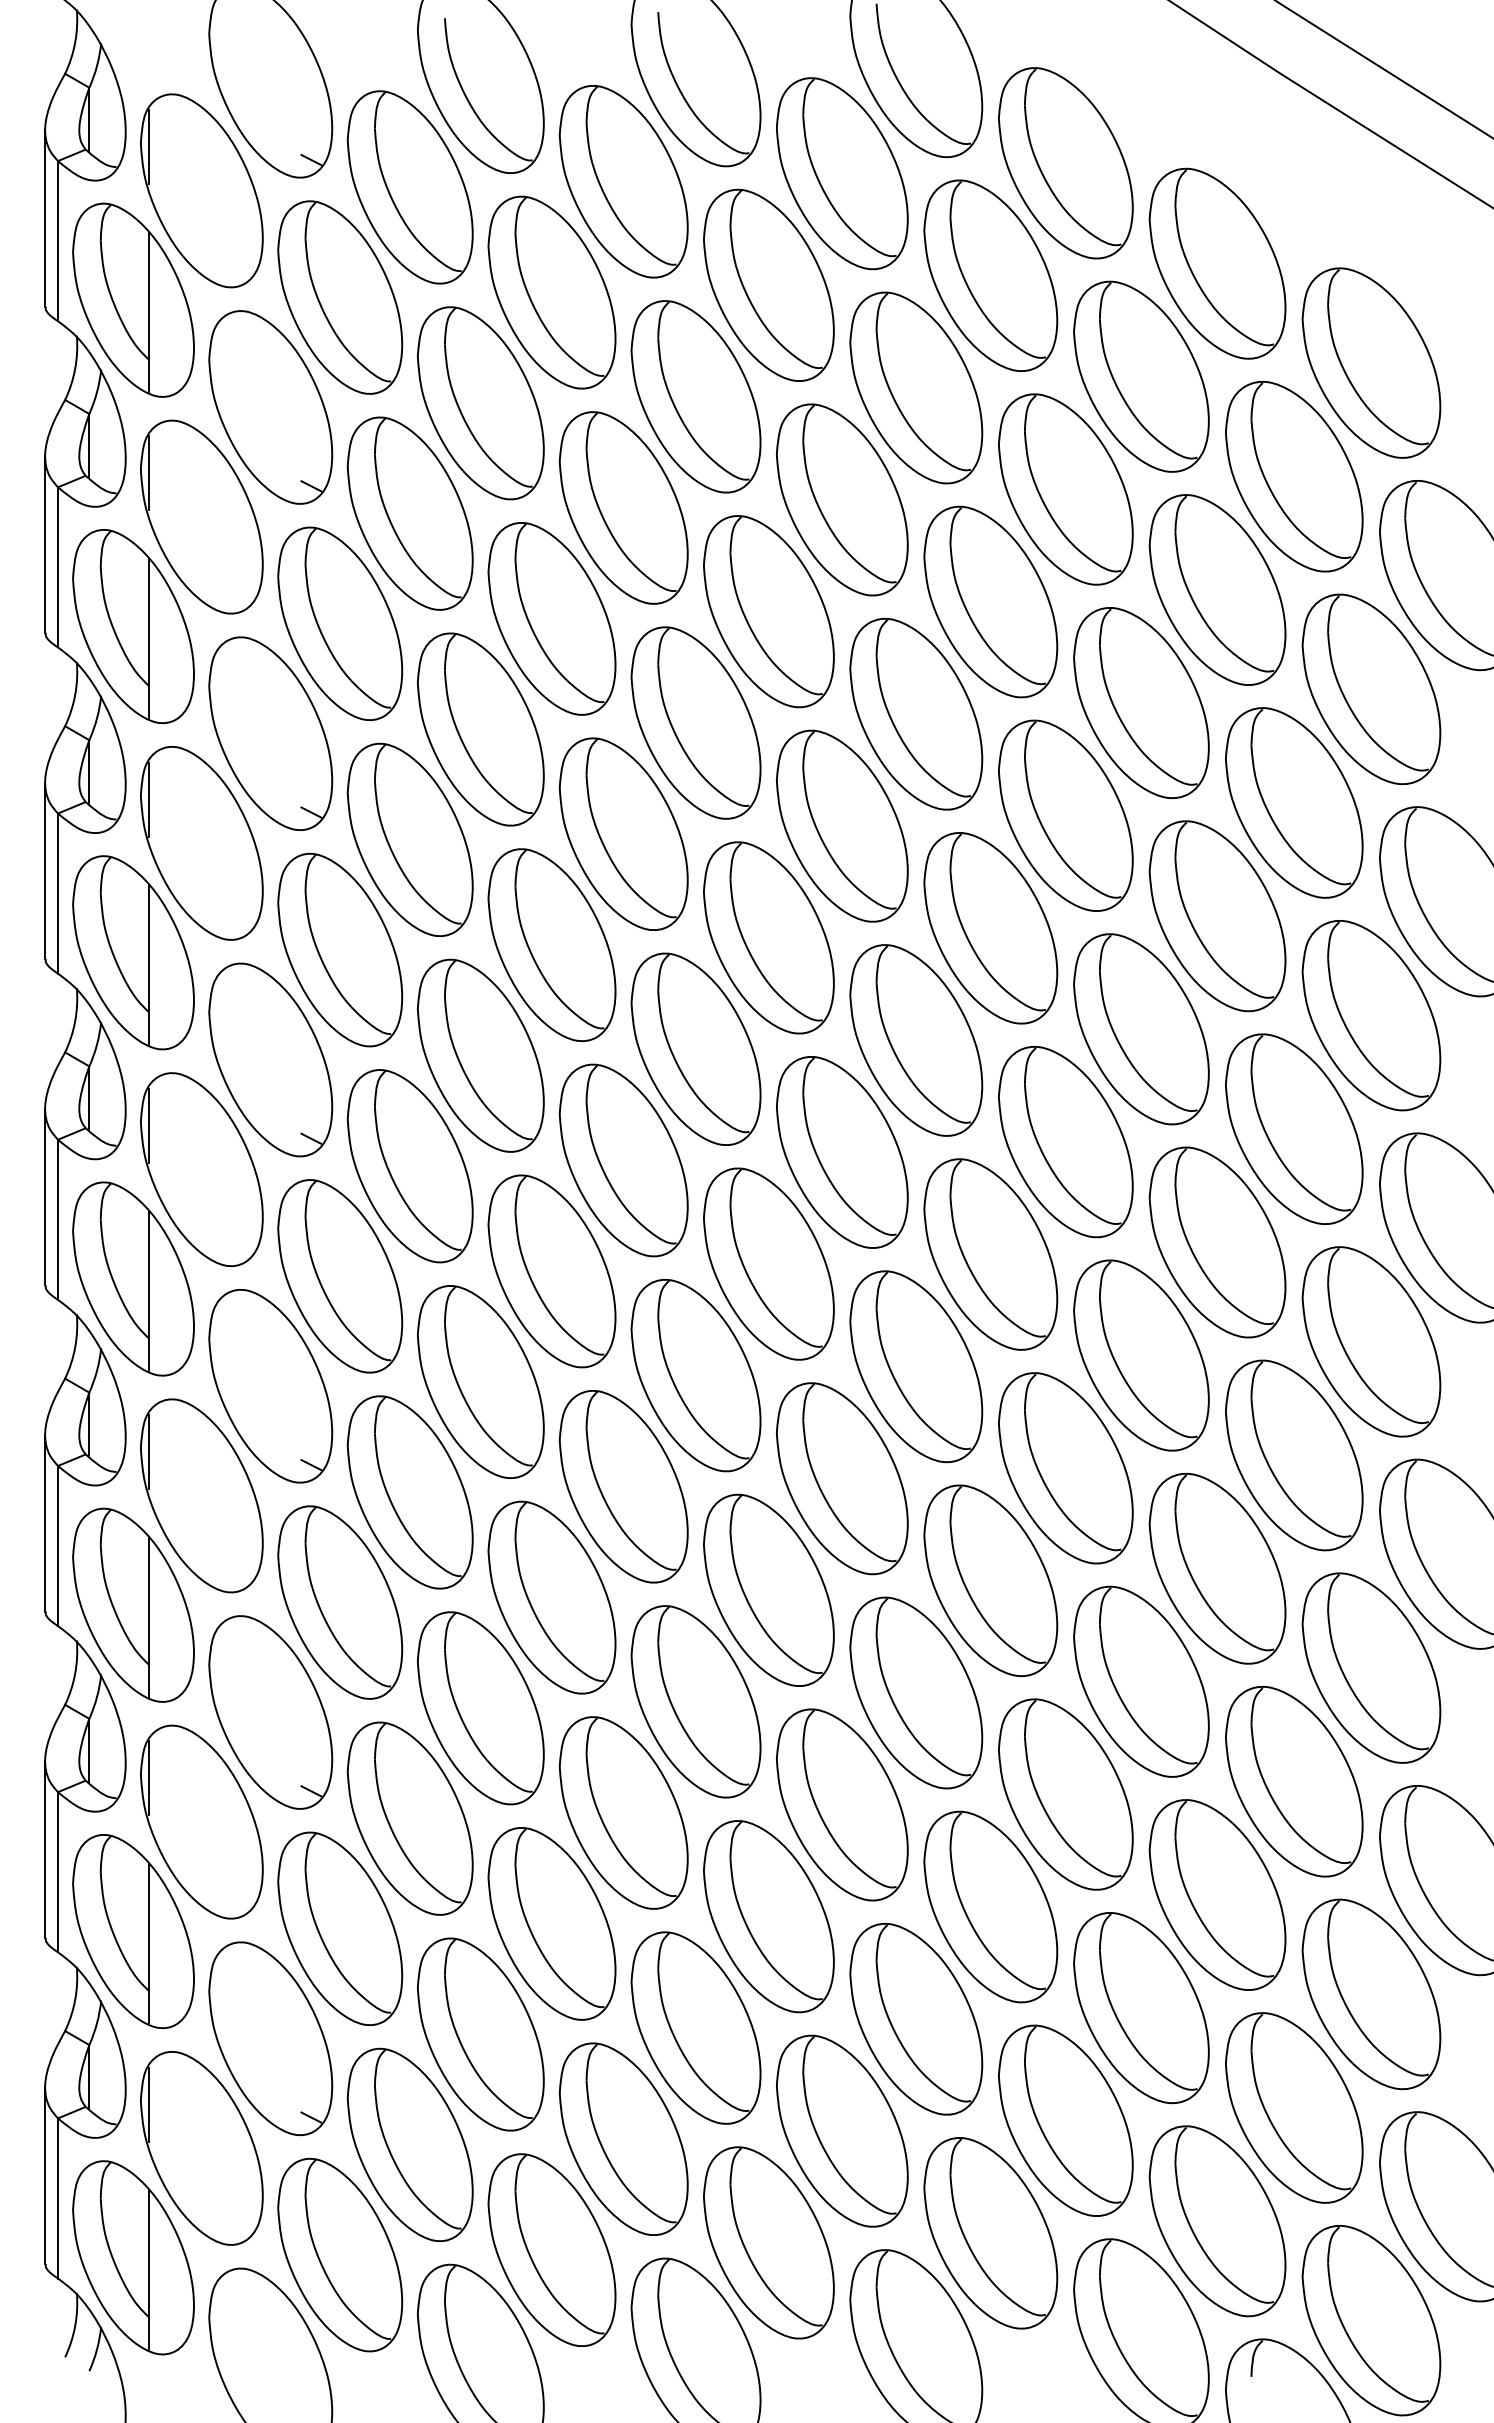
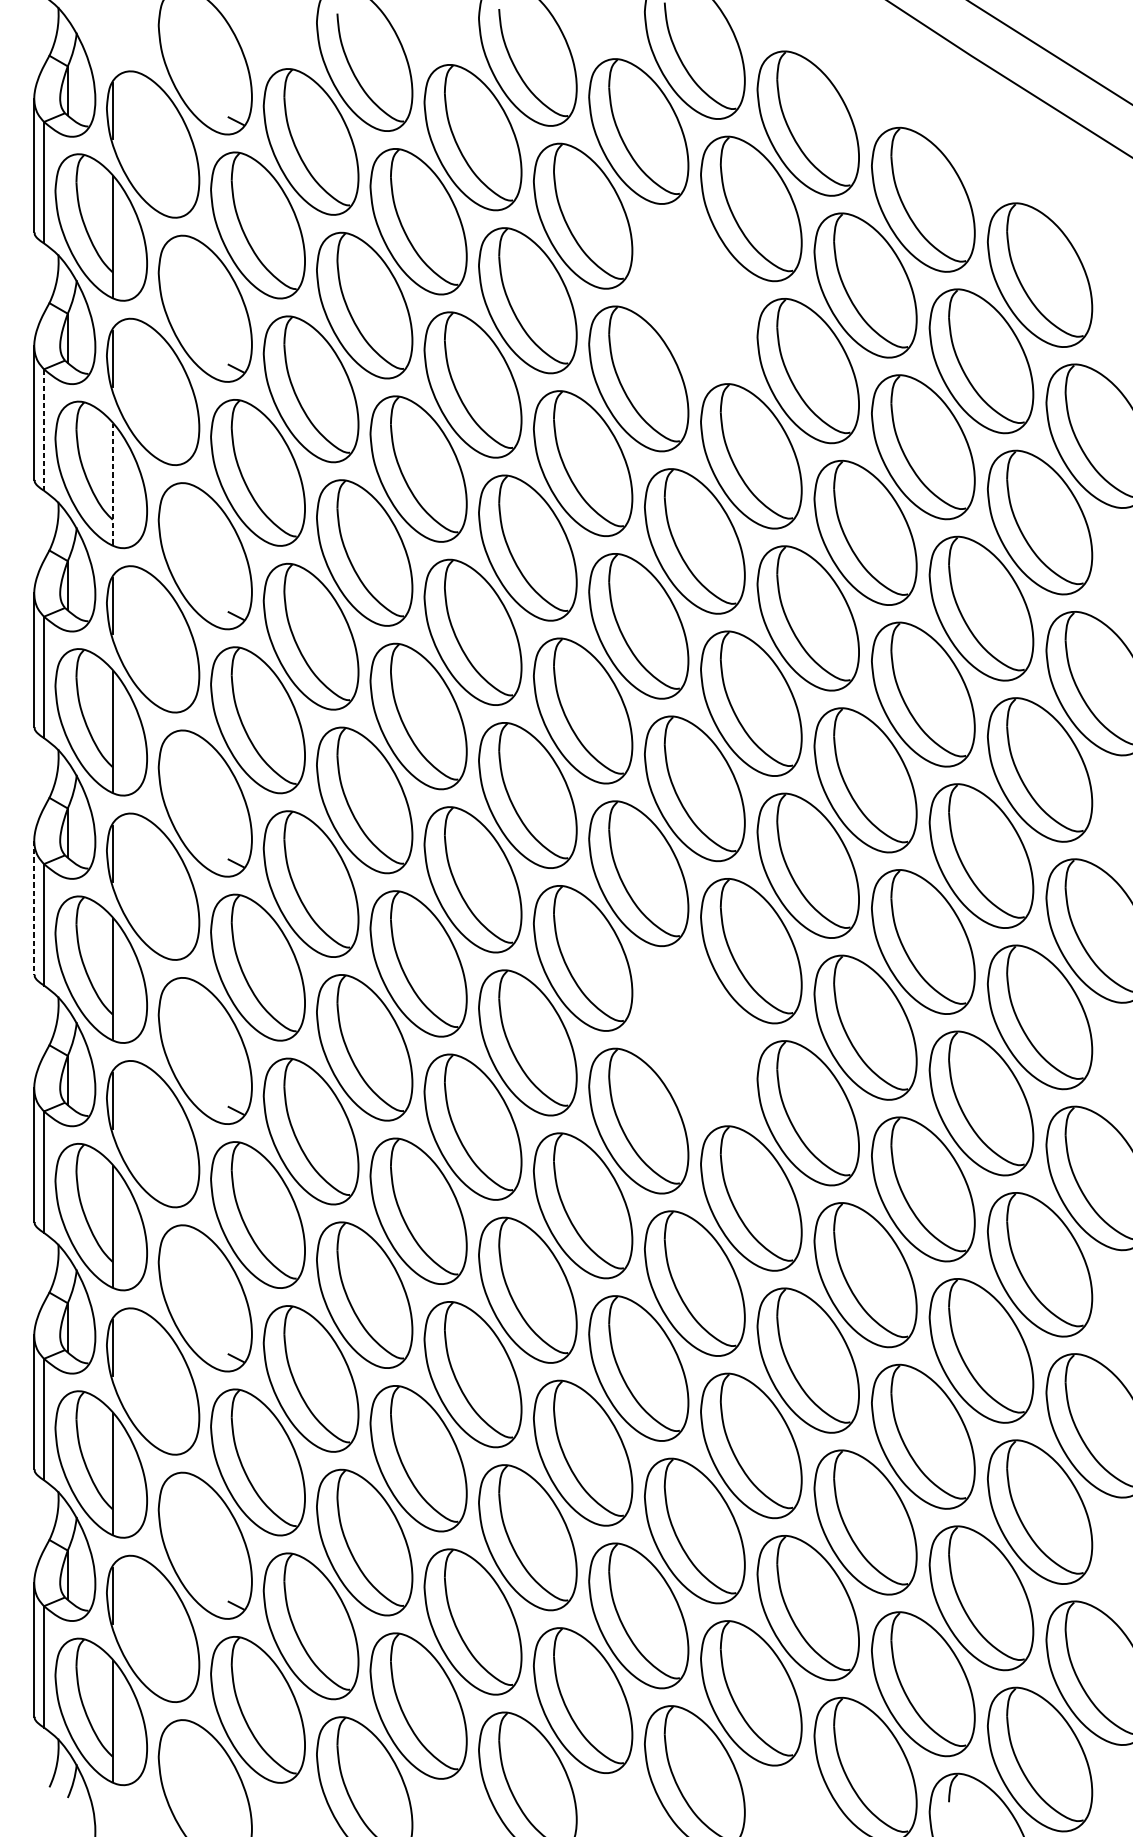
part: (916, 387) -> (695, 293), removed
line: (58, 567) -> (44, 430), solid -> dashed
line: (148, 638) -> (112, 483), solid -> dashed
line: (45, 1197) -> (34, 907), solid -> dashed
part: (916, 1366) -> (695, 1036), removed

